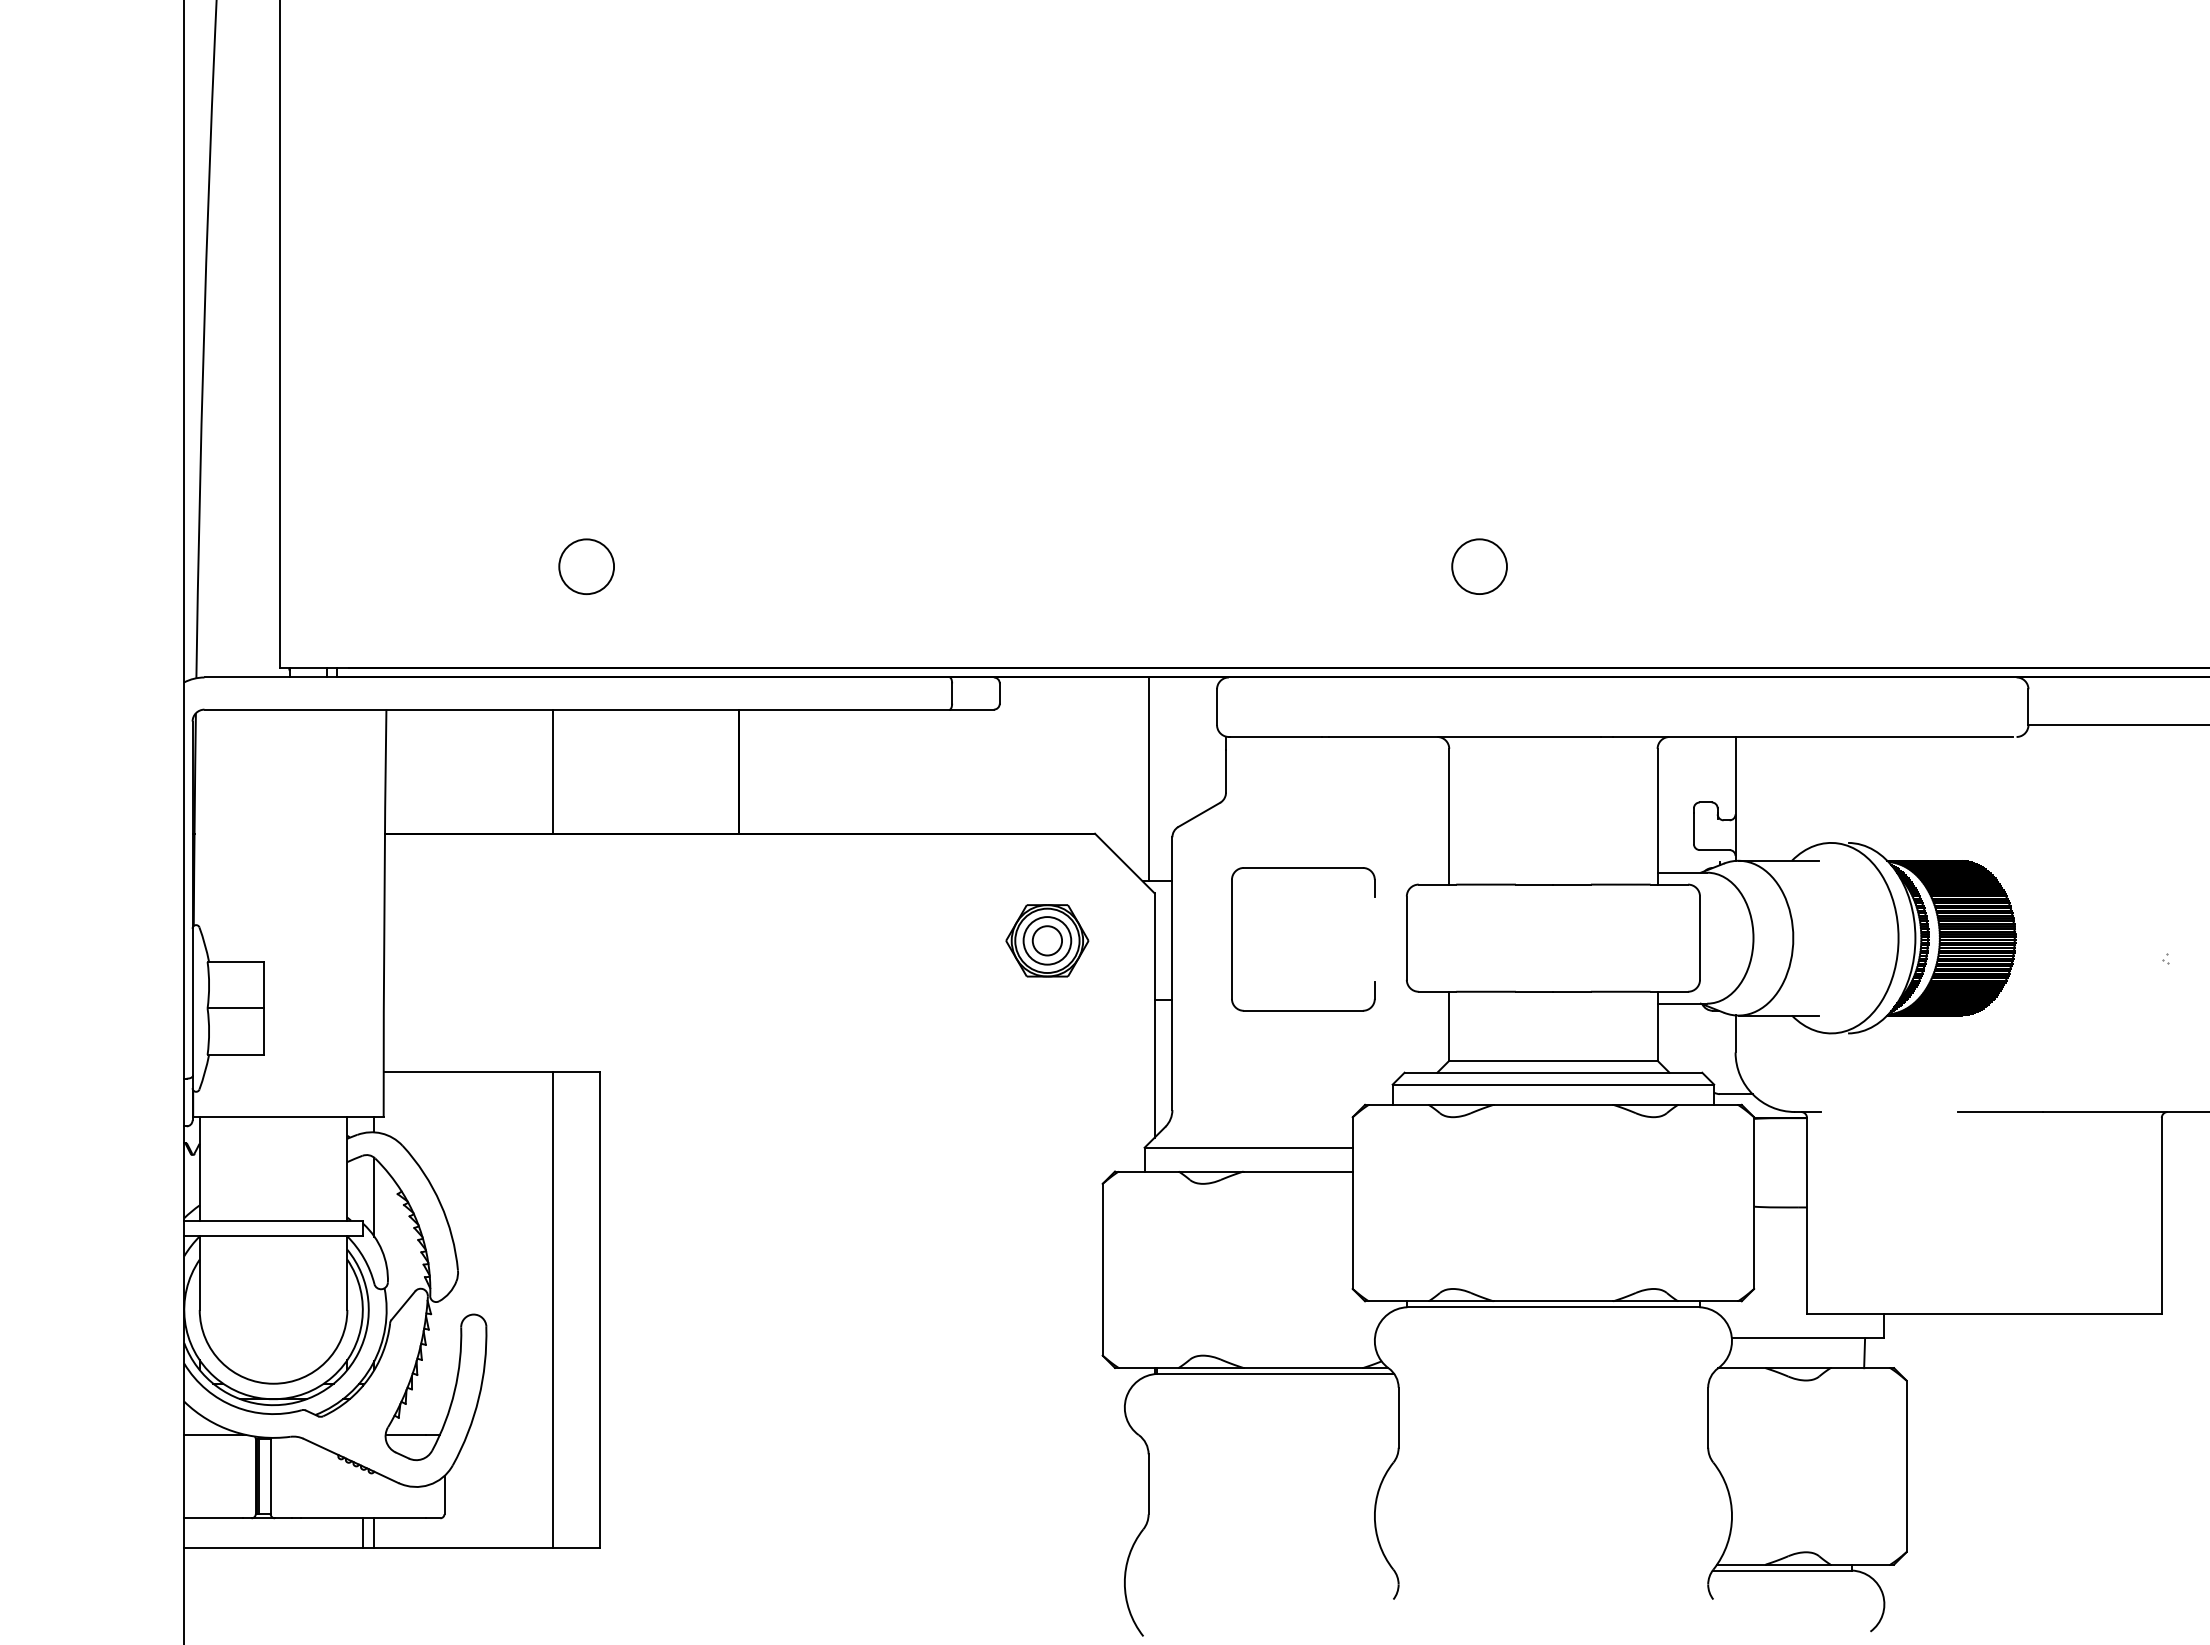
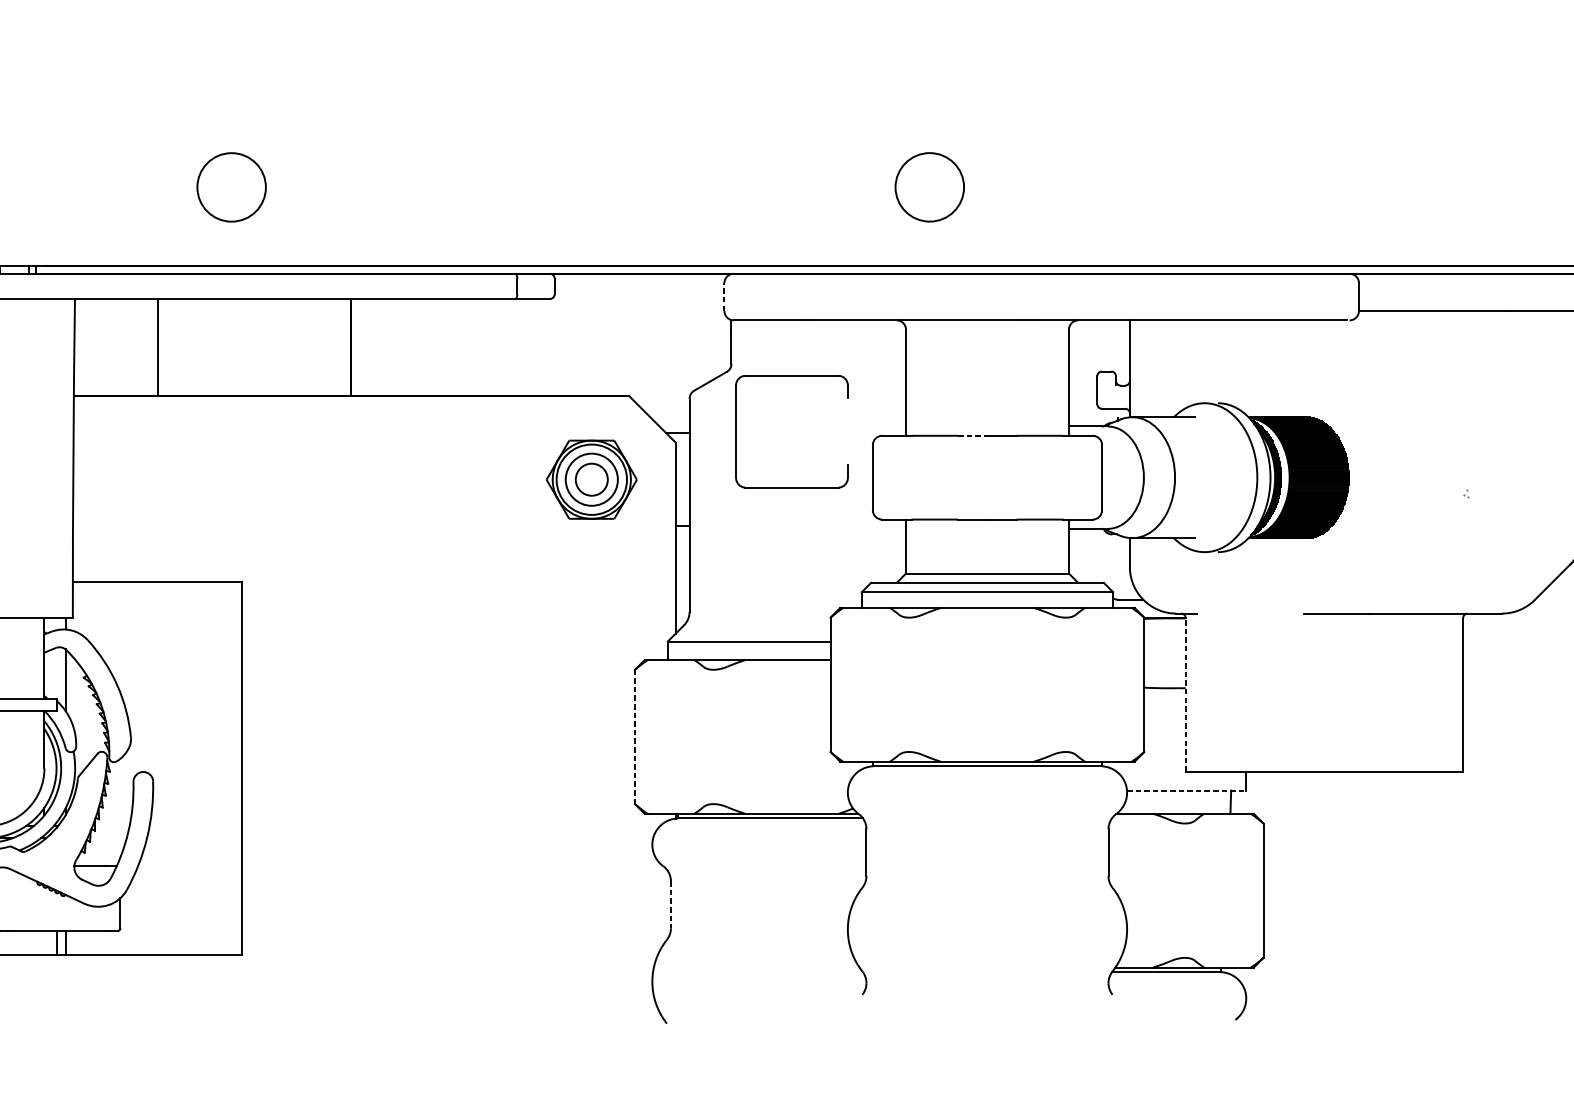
circle: (586, 566) -> (231, 187), size x1.6
circle: (1479, 566) -> (929, 187), size x1.6
line: (1217, 707) -> (724, 297), solid -> dashed
line: (552, 771) -> (157, 347), moved
line: (1148, 779) -> (670, 353), removed
part: (1303, 868) -> (792, 376), moved
line: (1534, 884) -> (972, 435), solid -> dashed
part: (1047, 940) -> (591, 479), size x1.4
line: (1807, 1215) -> (1186, 694), solid -> dashed
line: (1102, 1269) -> (634, 736), solid -> dashed
line: (552, 1309) -> (204, 768), removed
line: (1808, 1338) -> (1186, 790), solid -> dashed
line: (1148, 1484) -> (670, 904), solid -> dashed

